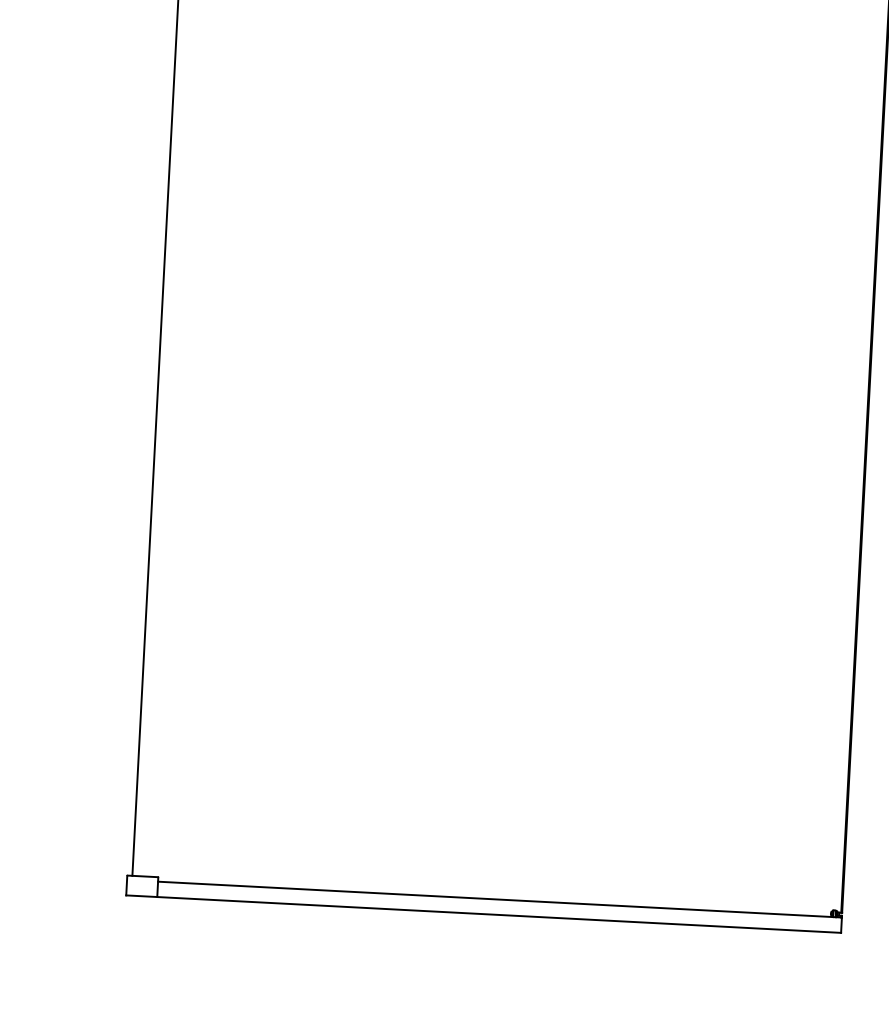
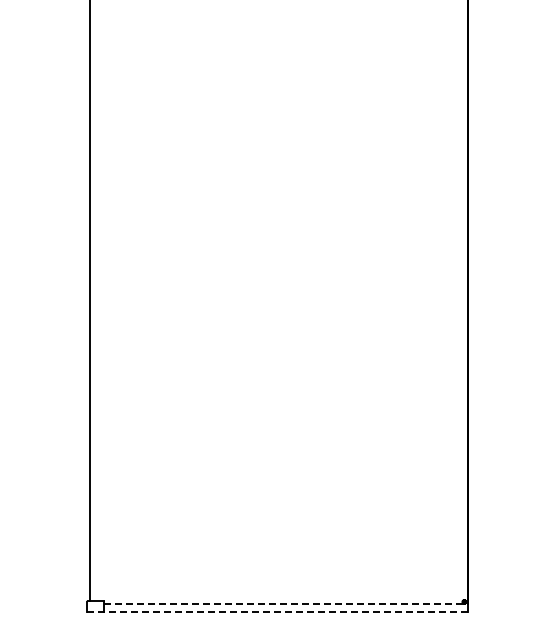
line: (500, 899) -> (286, 603), solid -> dashed
line: (482, 913) -> (277, 611), solid -> dashed

